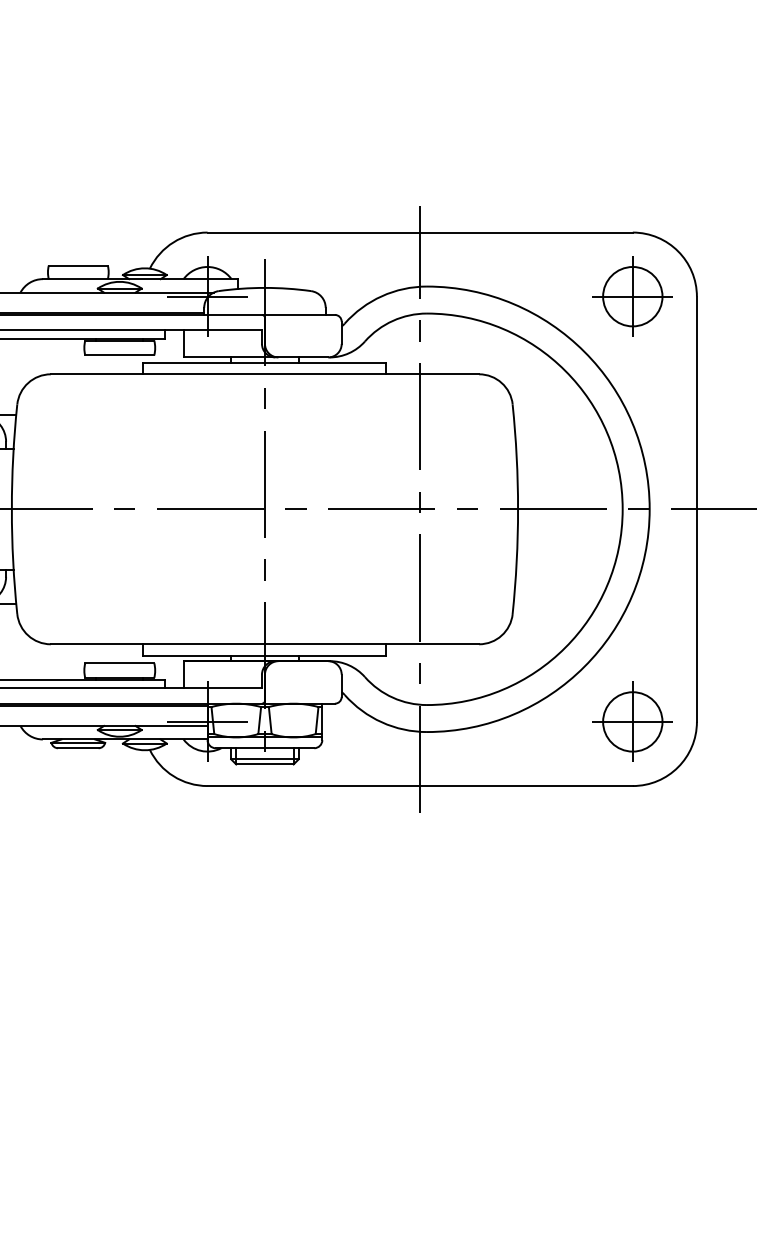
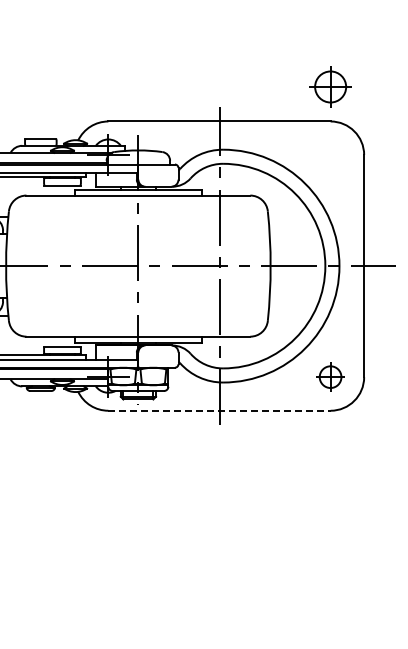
part: (632, 295) -> (330, 86), moved
part: (632, 720) -> (330, 376), size x0.7
line: (422, 785) -> (220, 410), solid -> dashed

